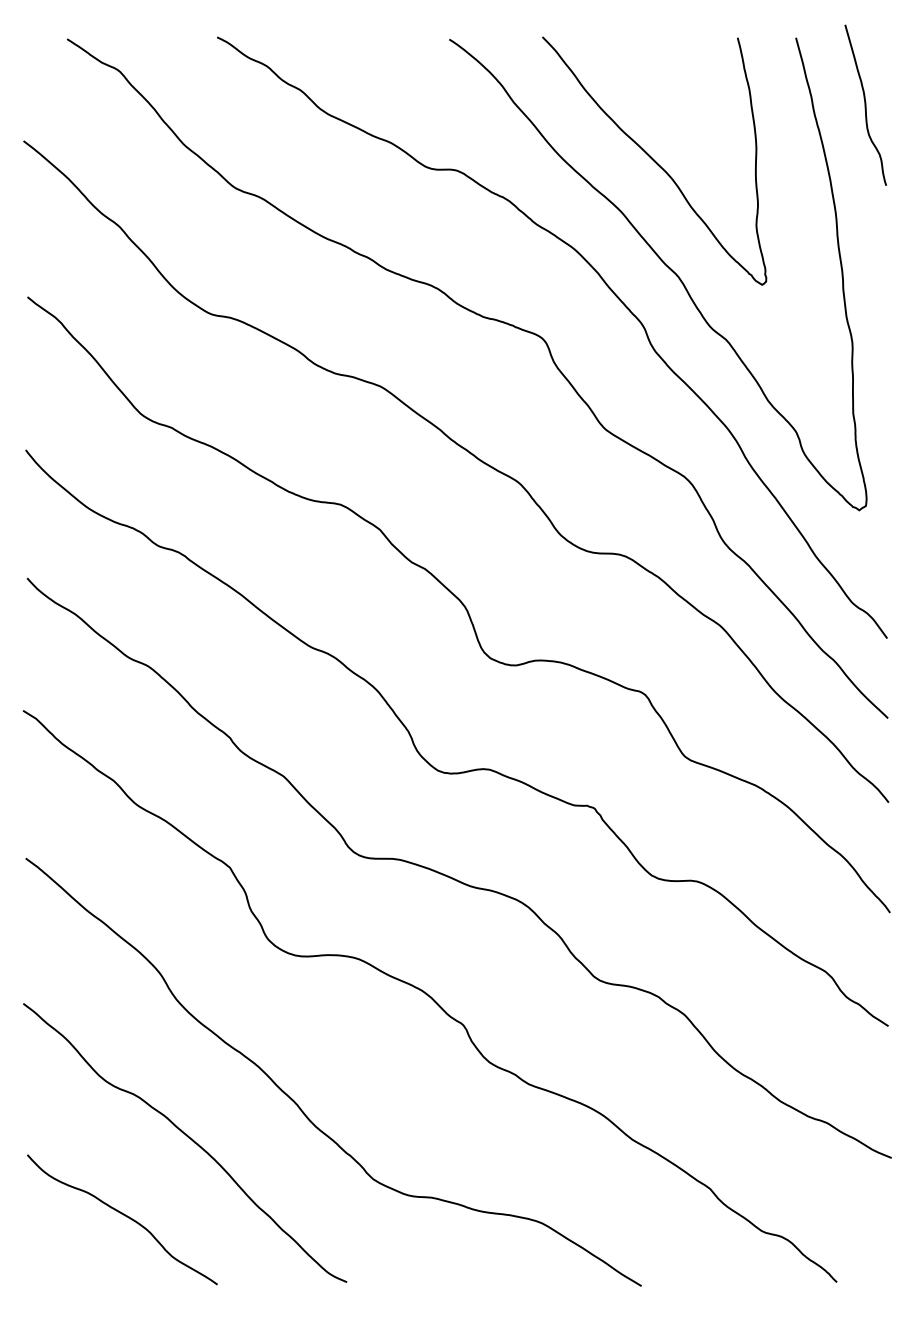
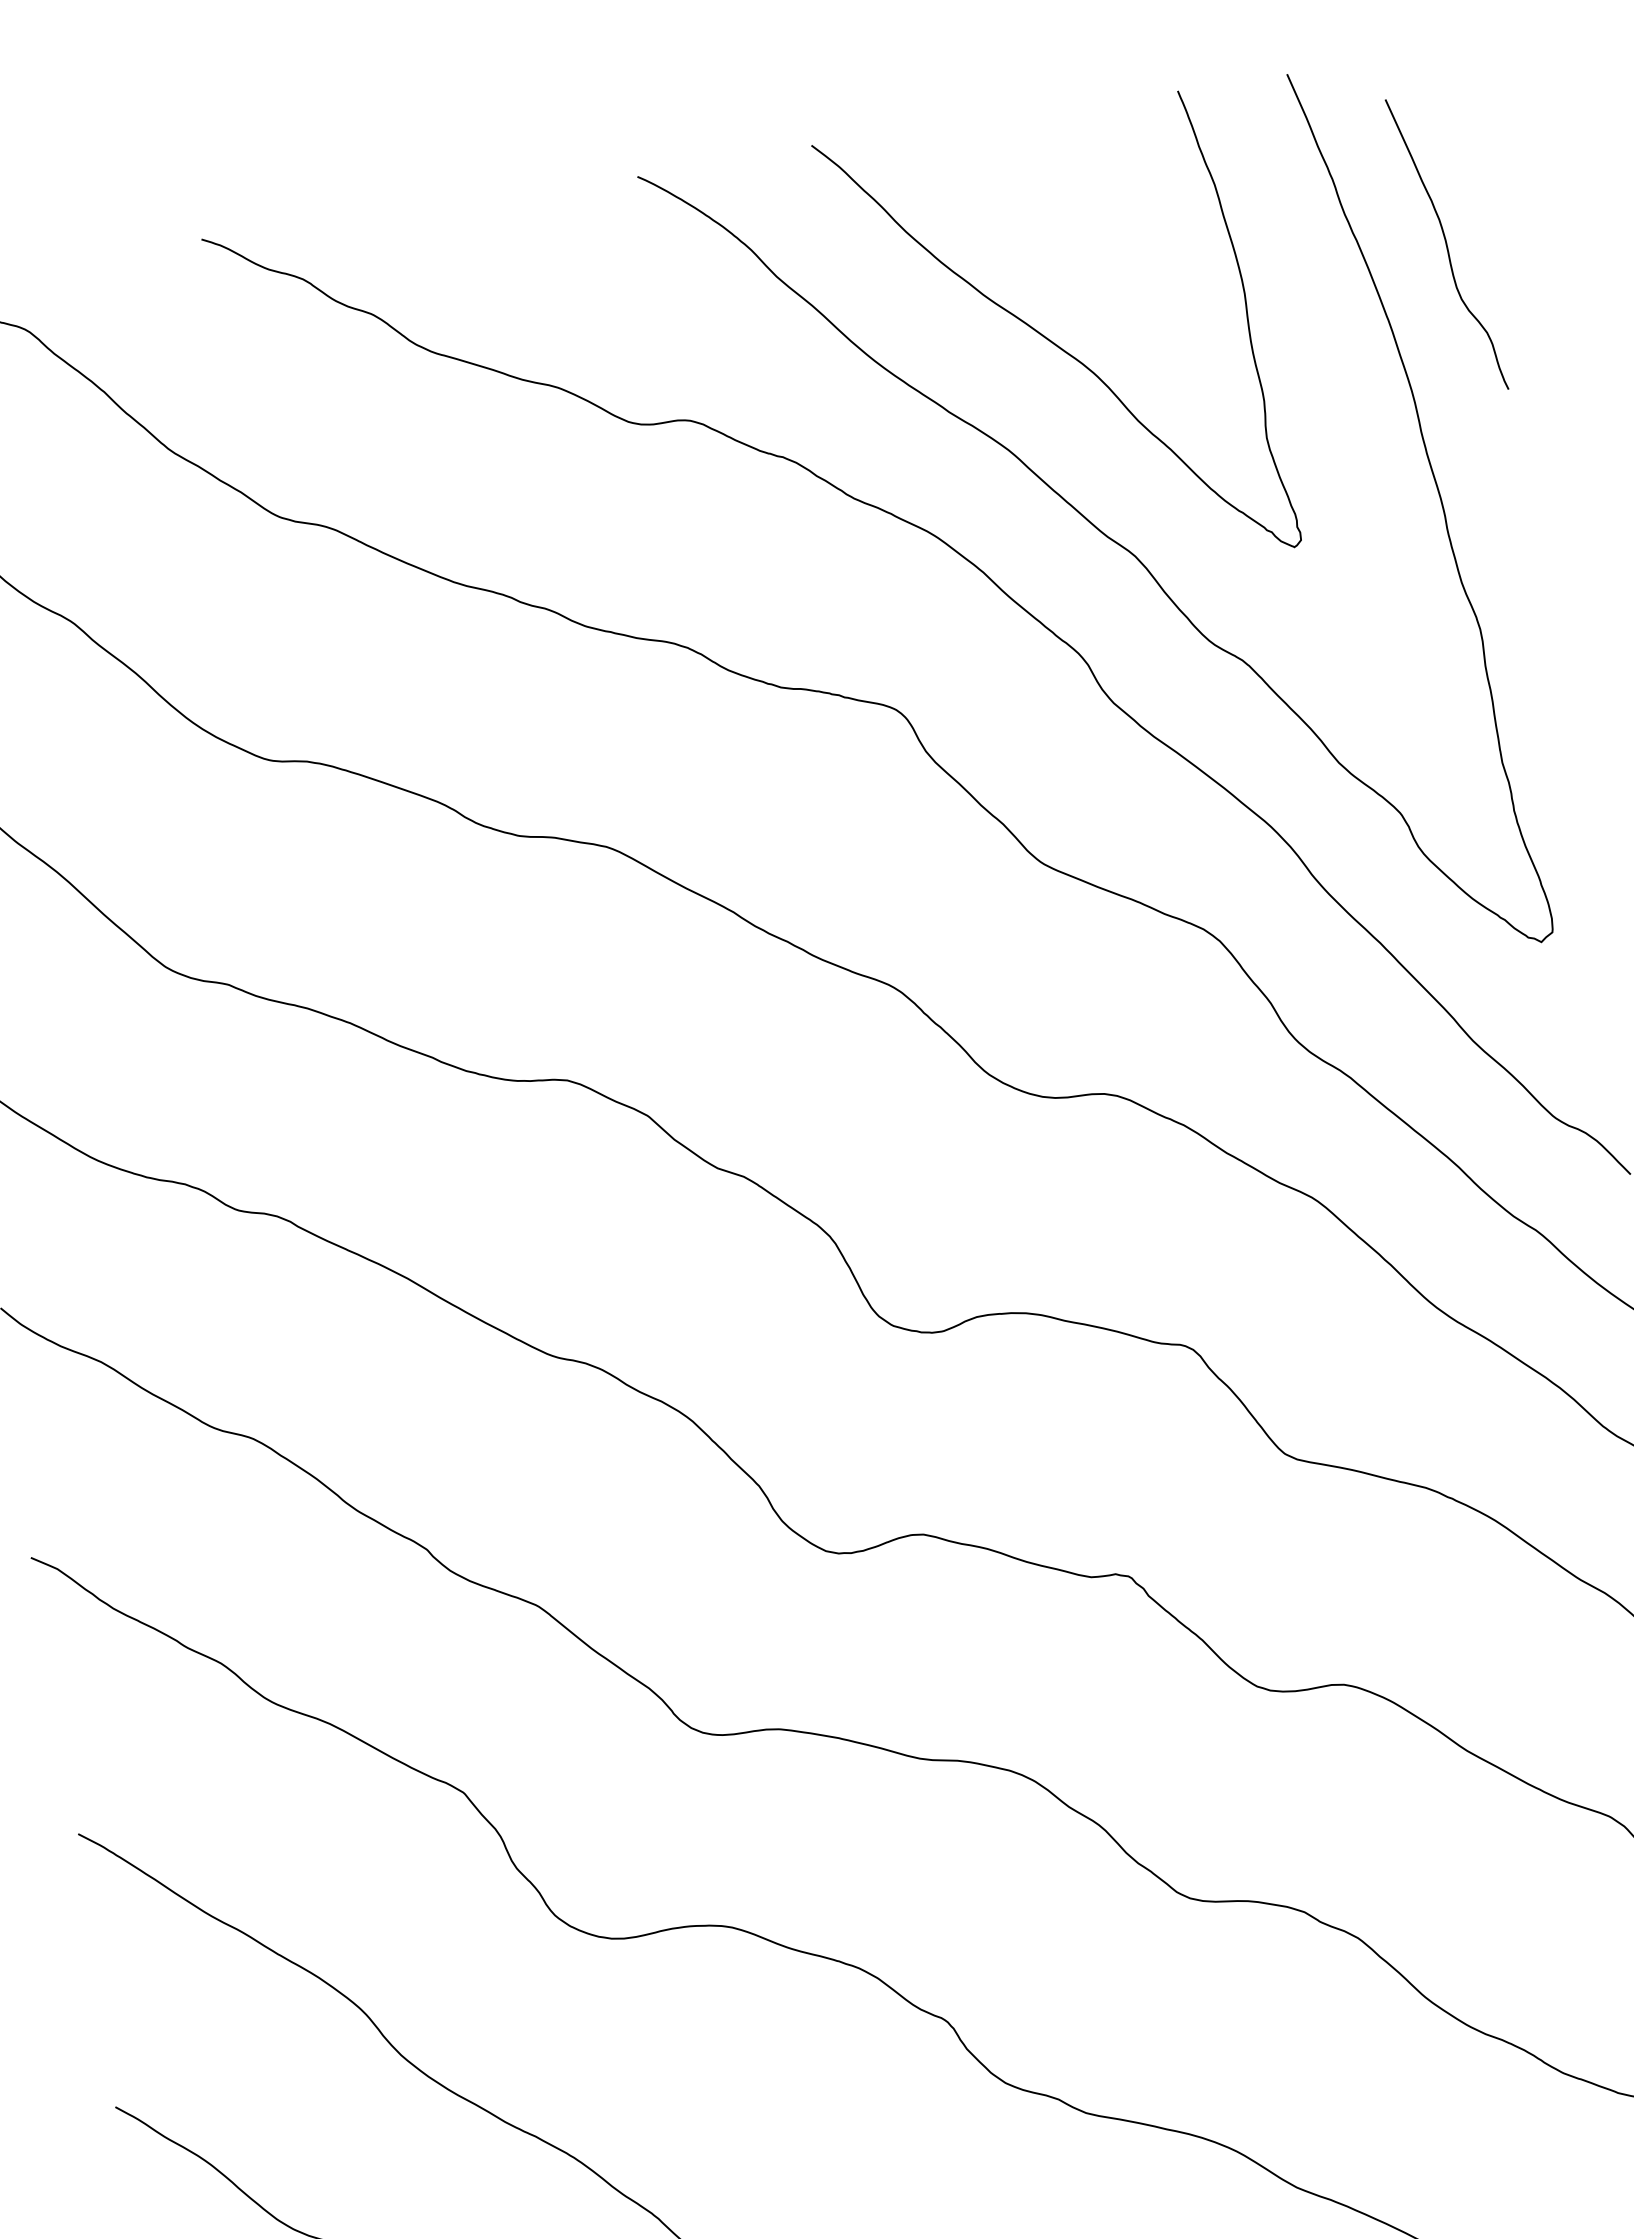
curve: (865, 104) -> (1446, 243), moved

